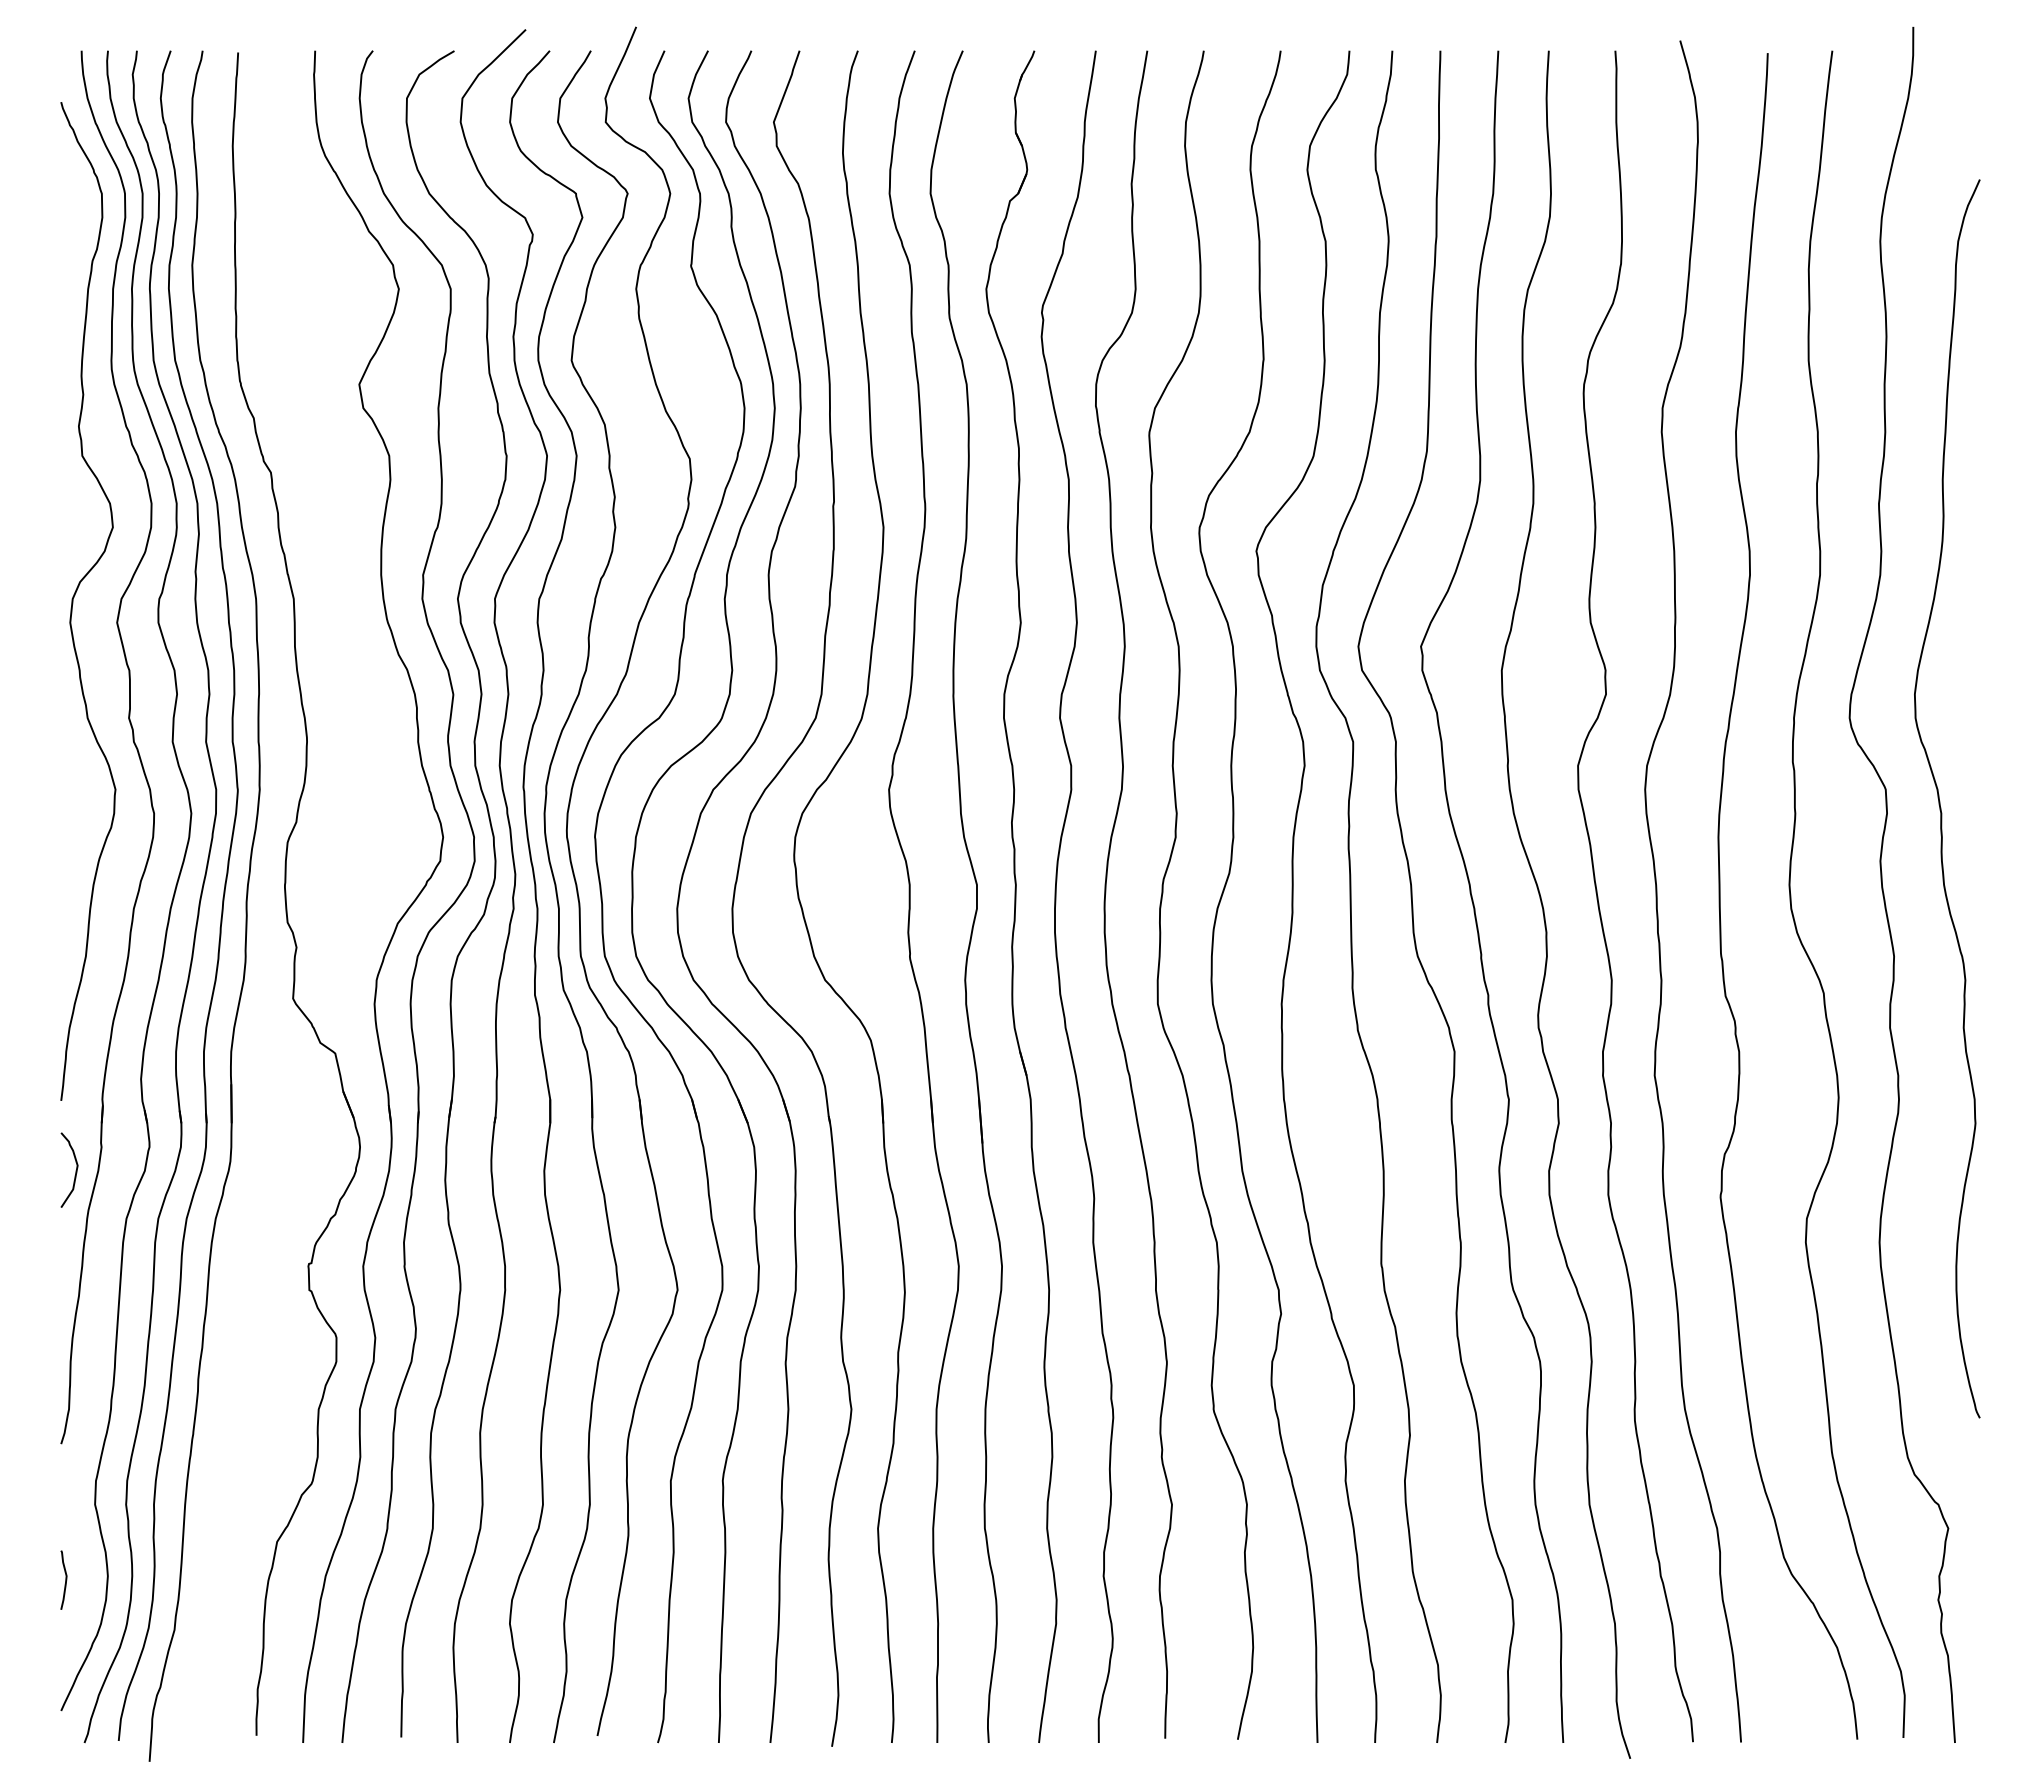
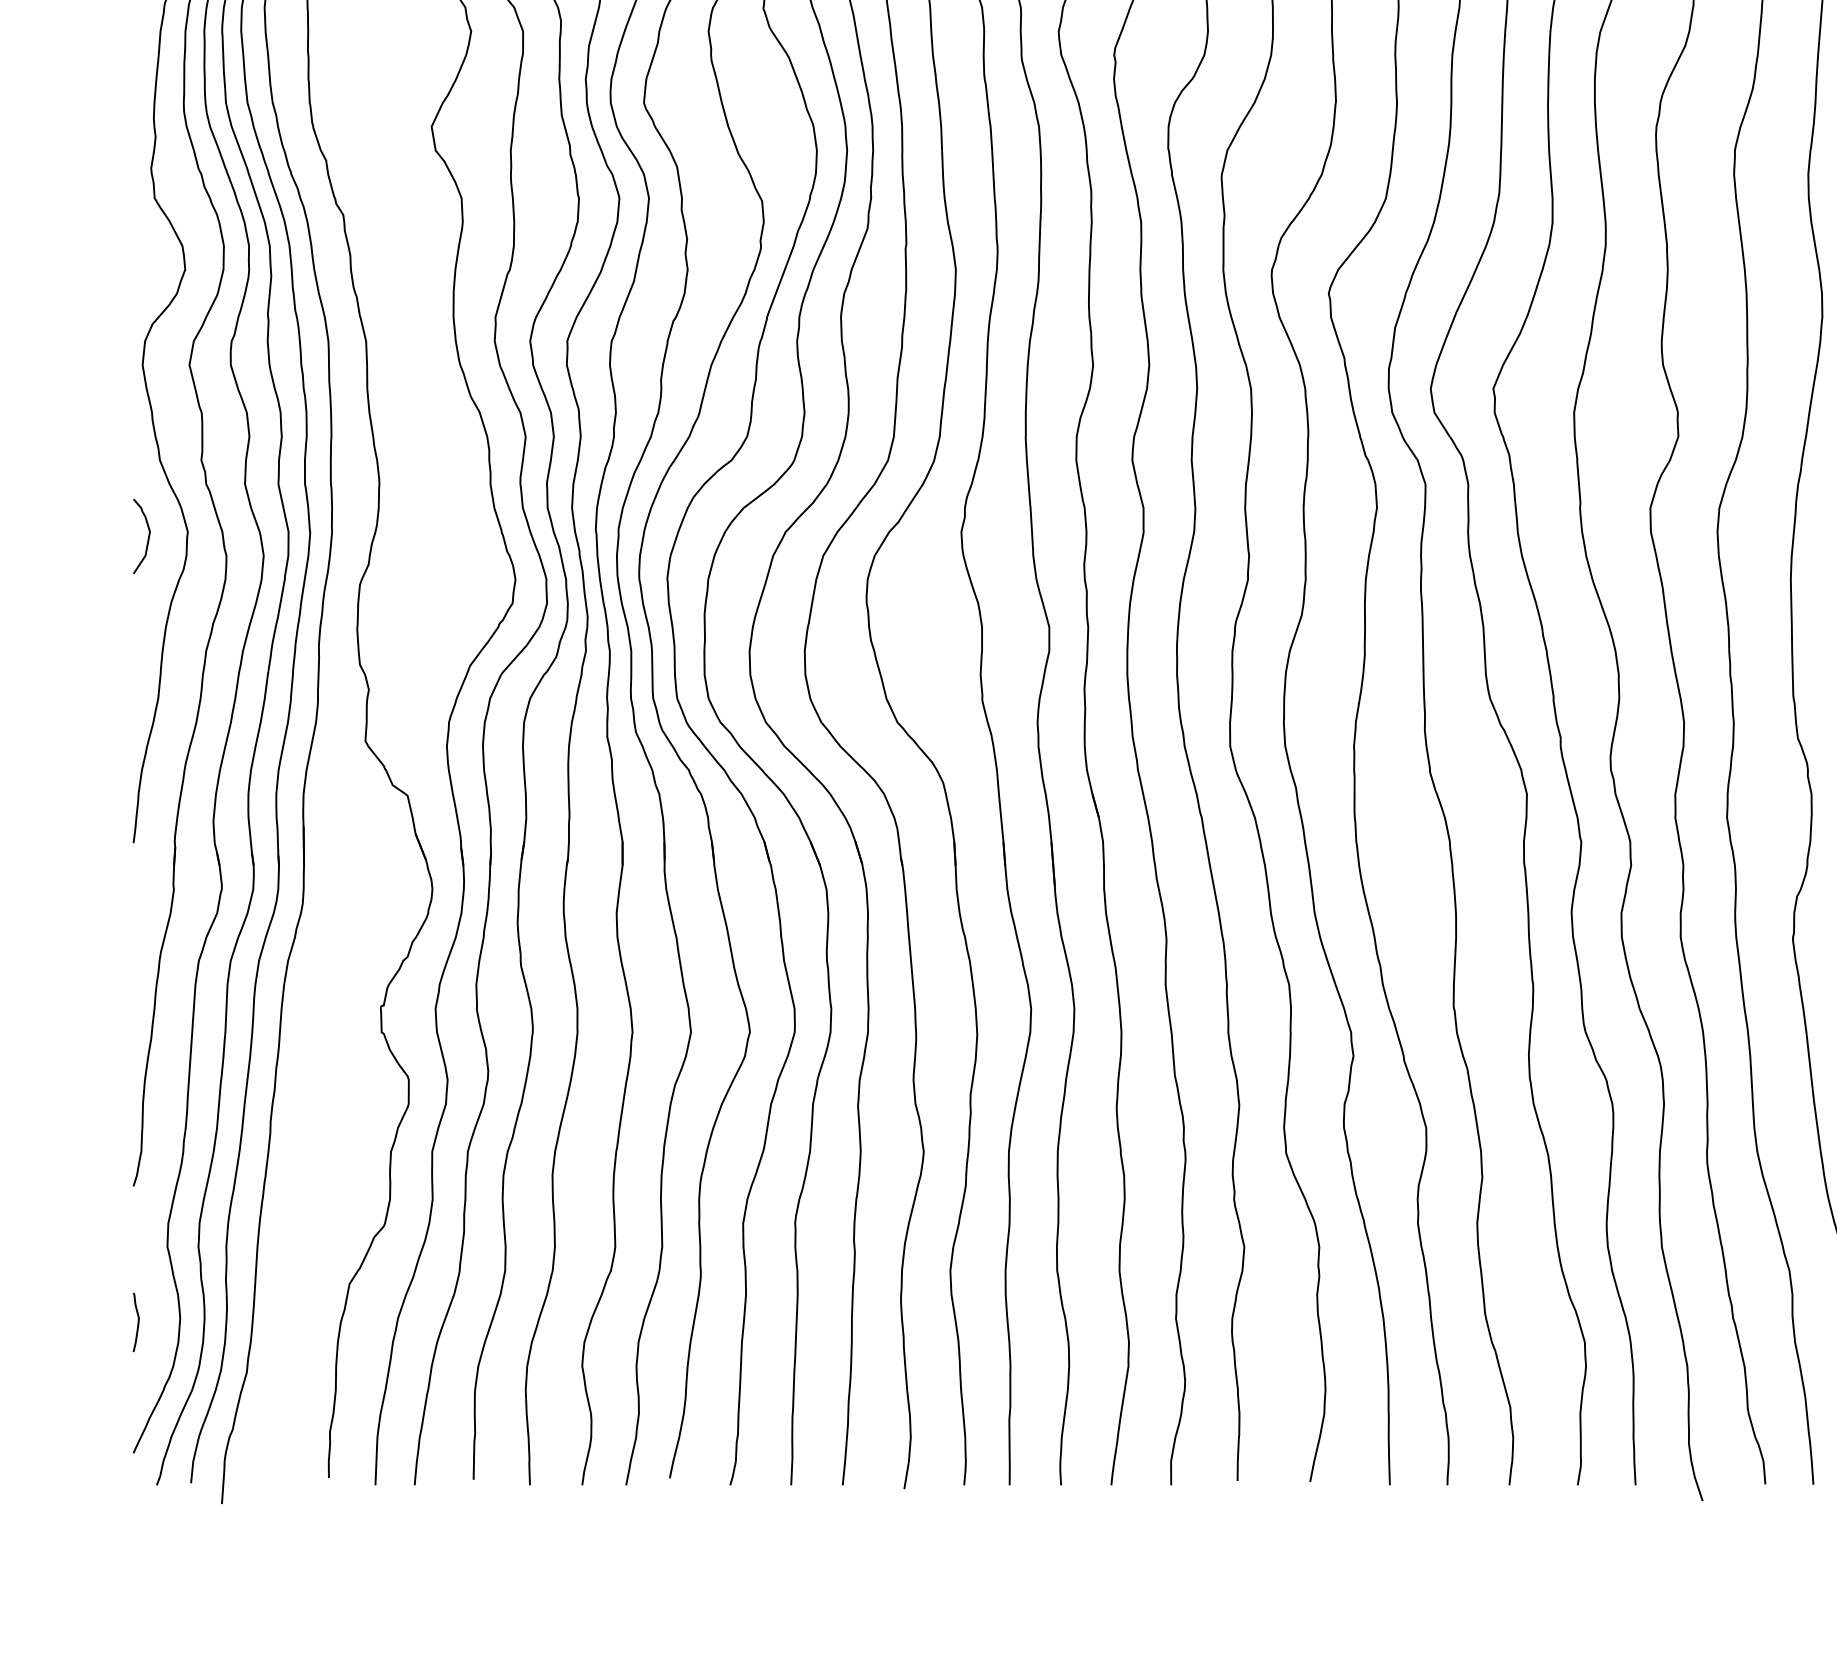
curve: (75, 1170) -> (147, 536), moved

